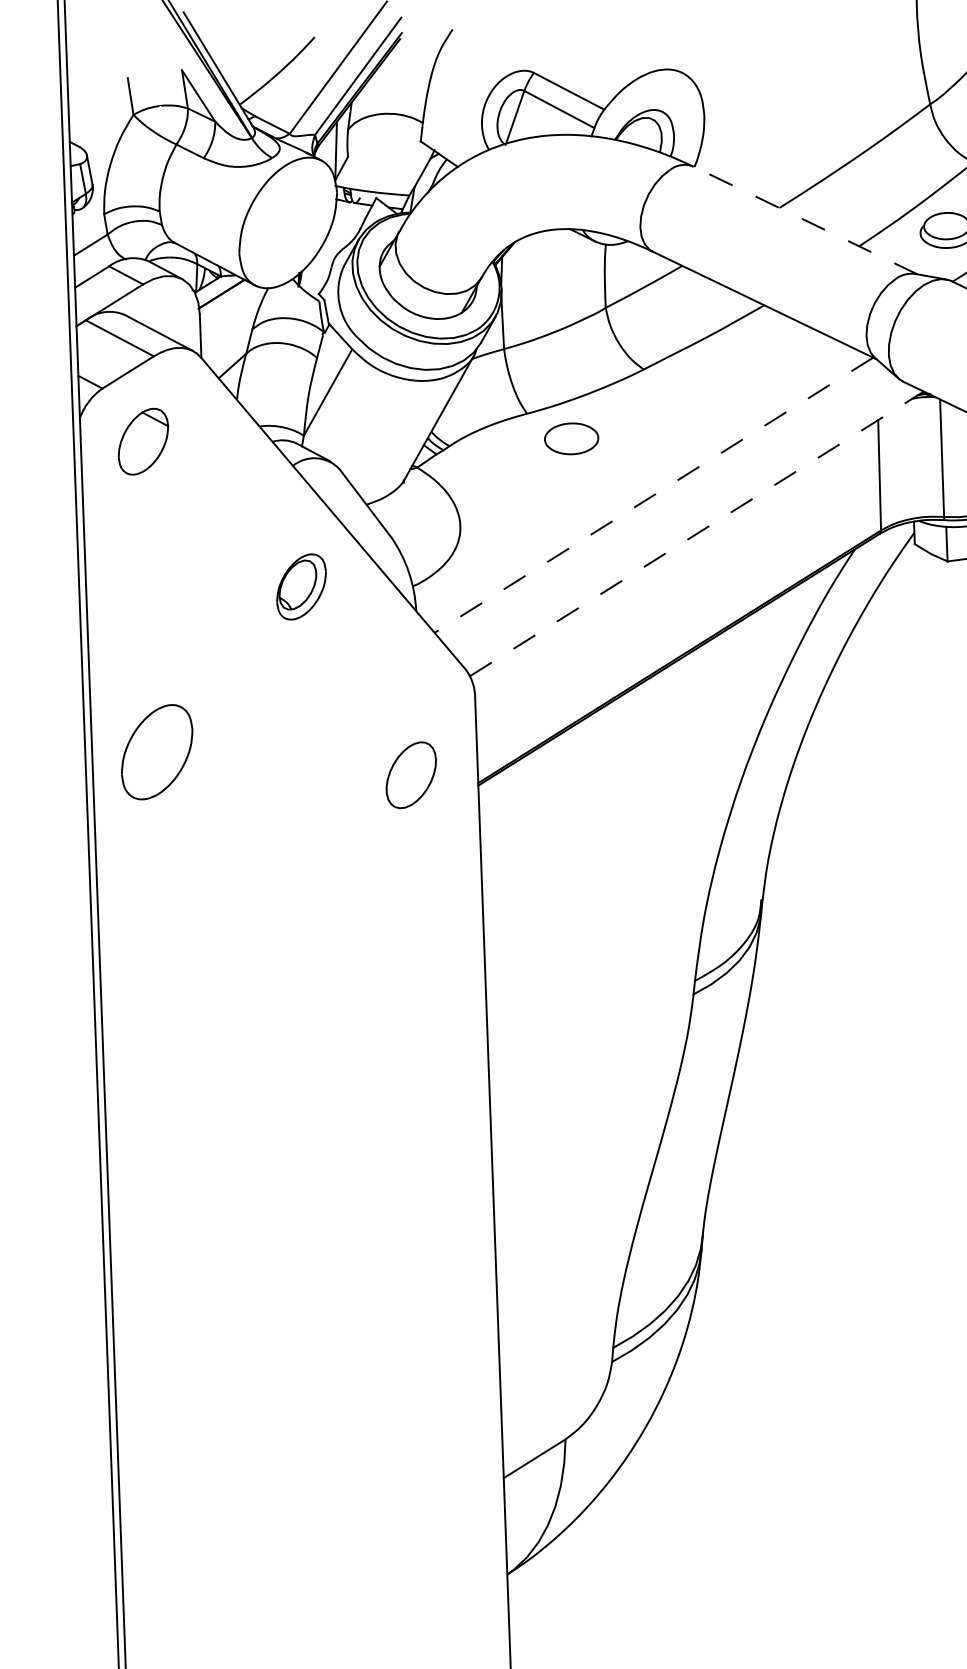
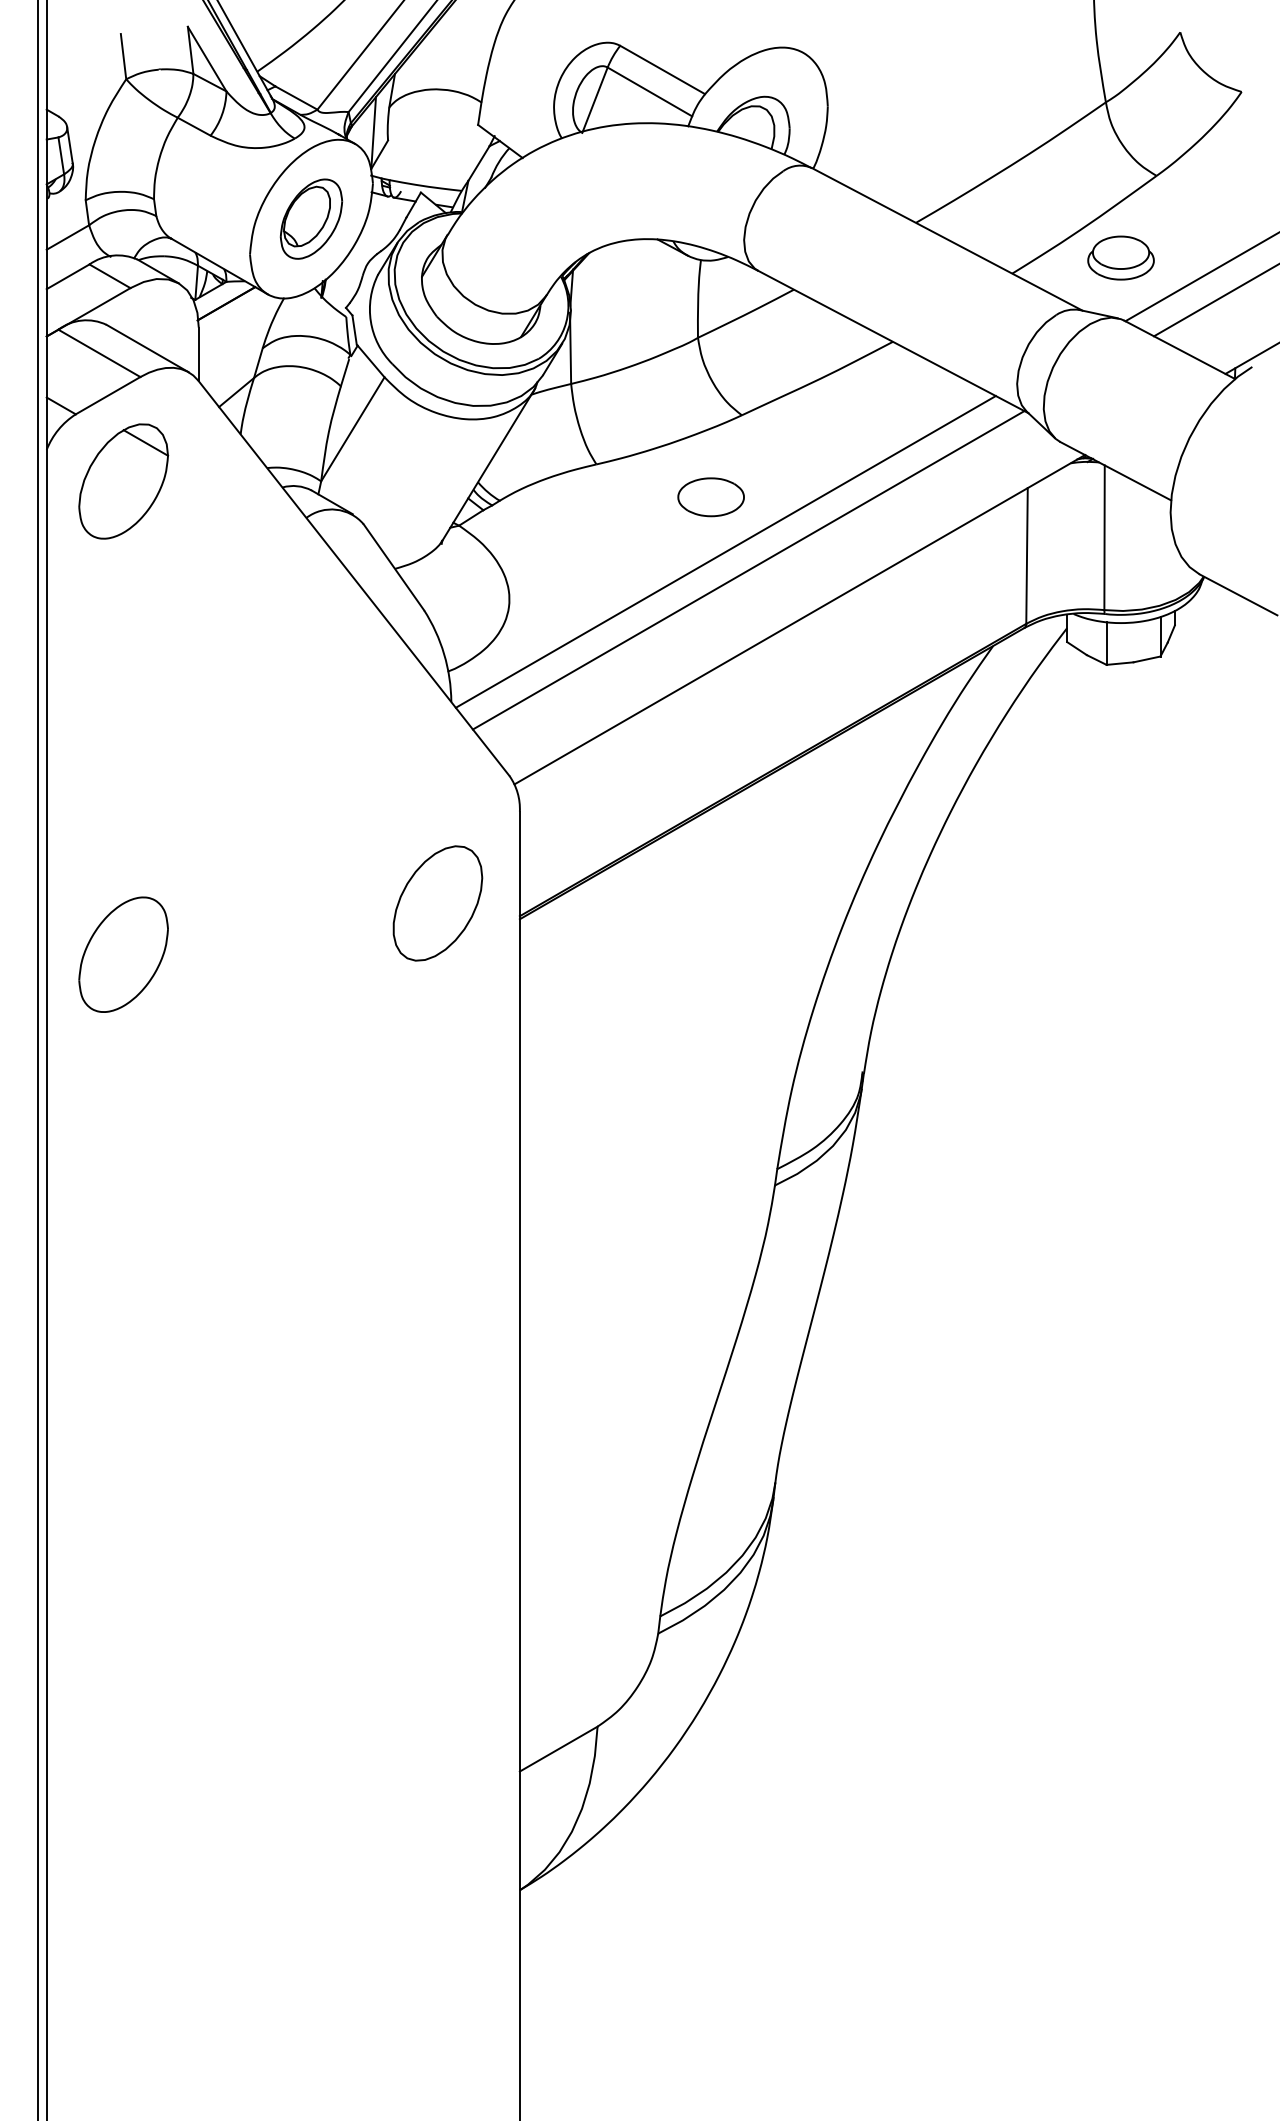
line: (805, 220) -> (947, 239), dashed -> solid
part: (571, 439) -> (710, 497), moved
part: (143, 441) -> (123, 481), size x1.43
line: (634, 480) -> (725, 551), added
line: (653, 495) -> (748, 570), dashed -> solid
line: (697, 533) -> (800, 619), dashed -> solid
part: (301, 586) -> (311, 218), moved
part: (157, 752) -> (123, 954), moved
part: (410, 775) -> (437, 903), size x1.43

